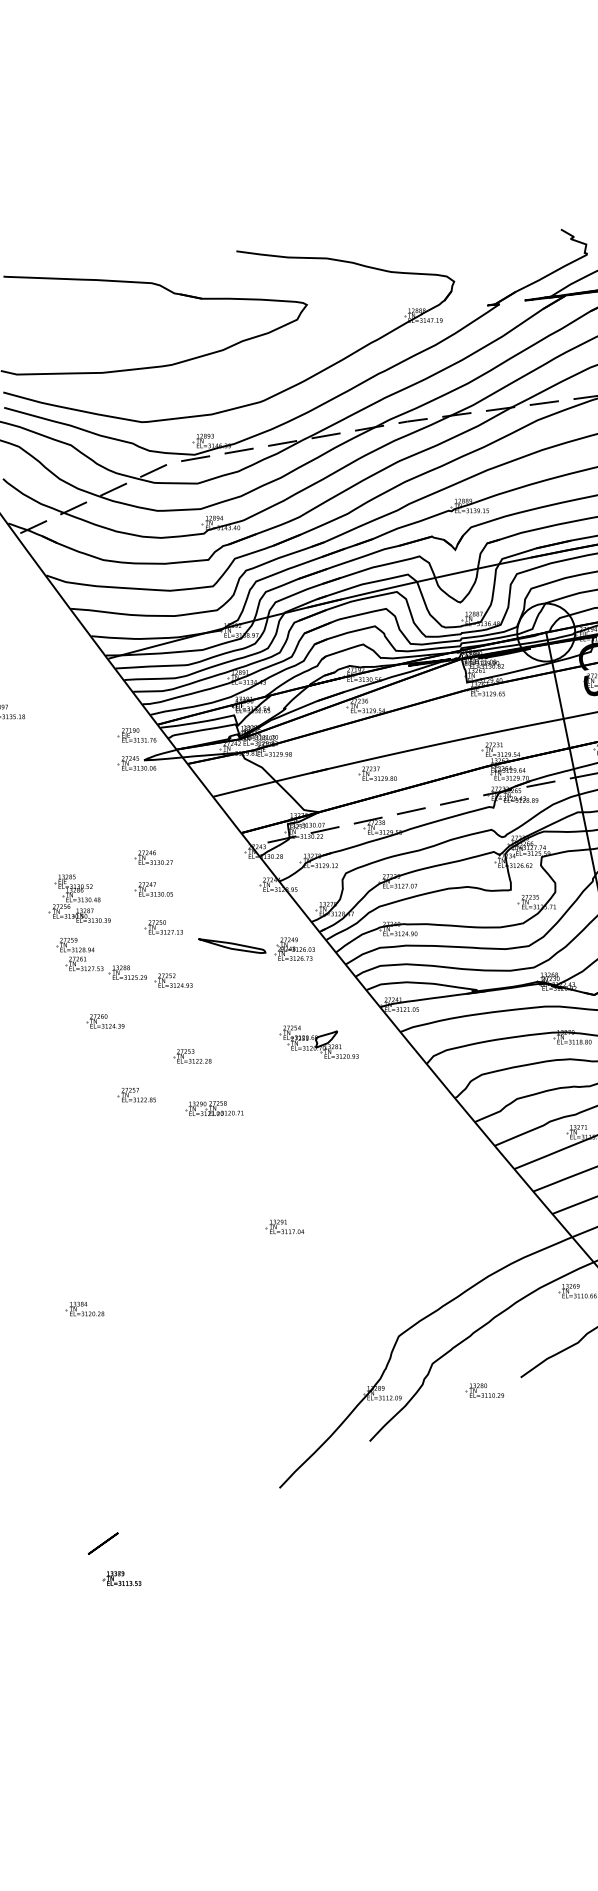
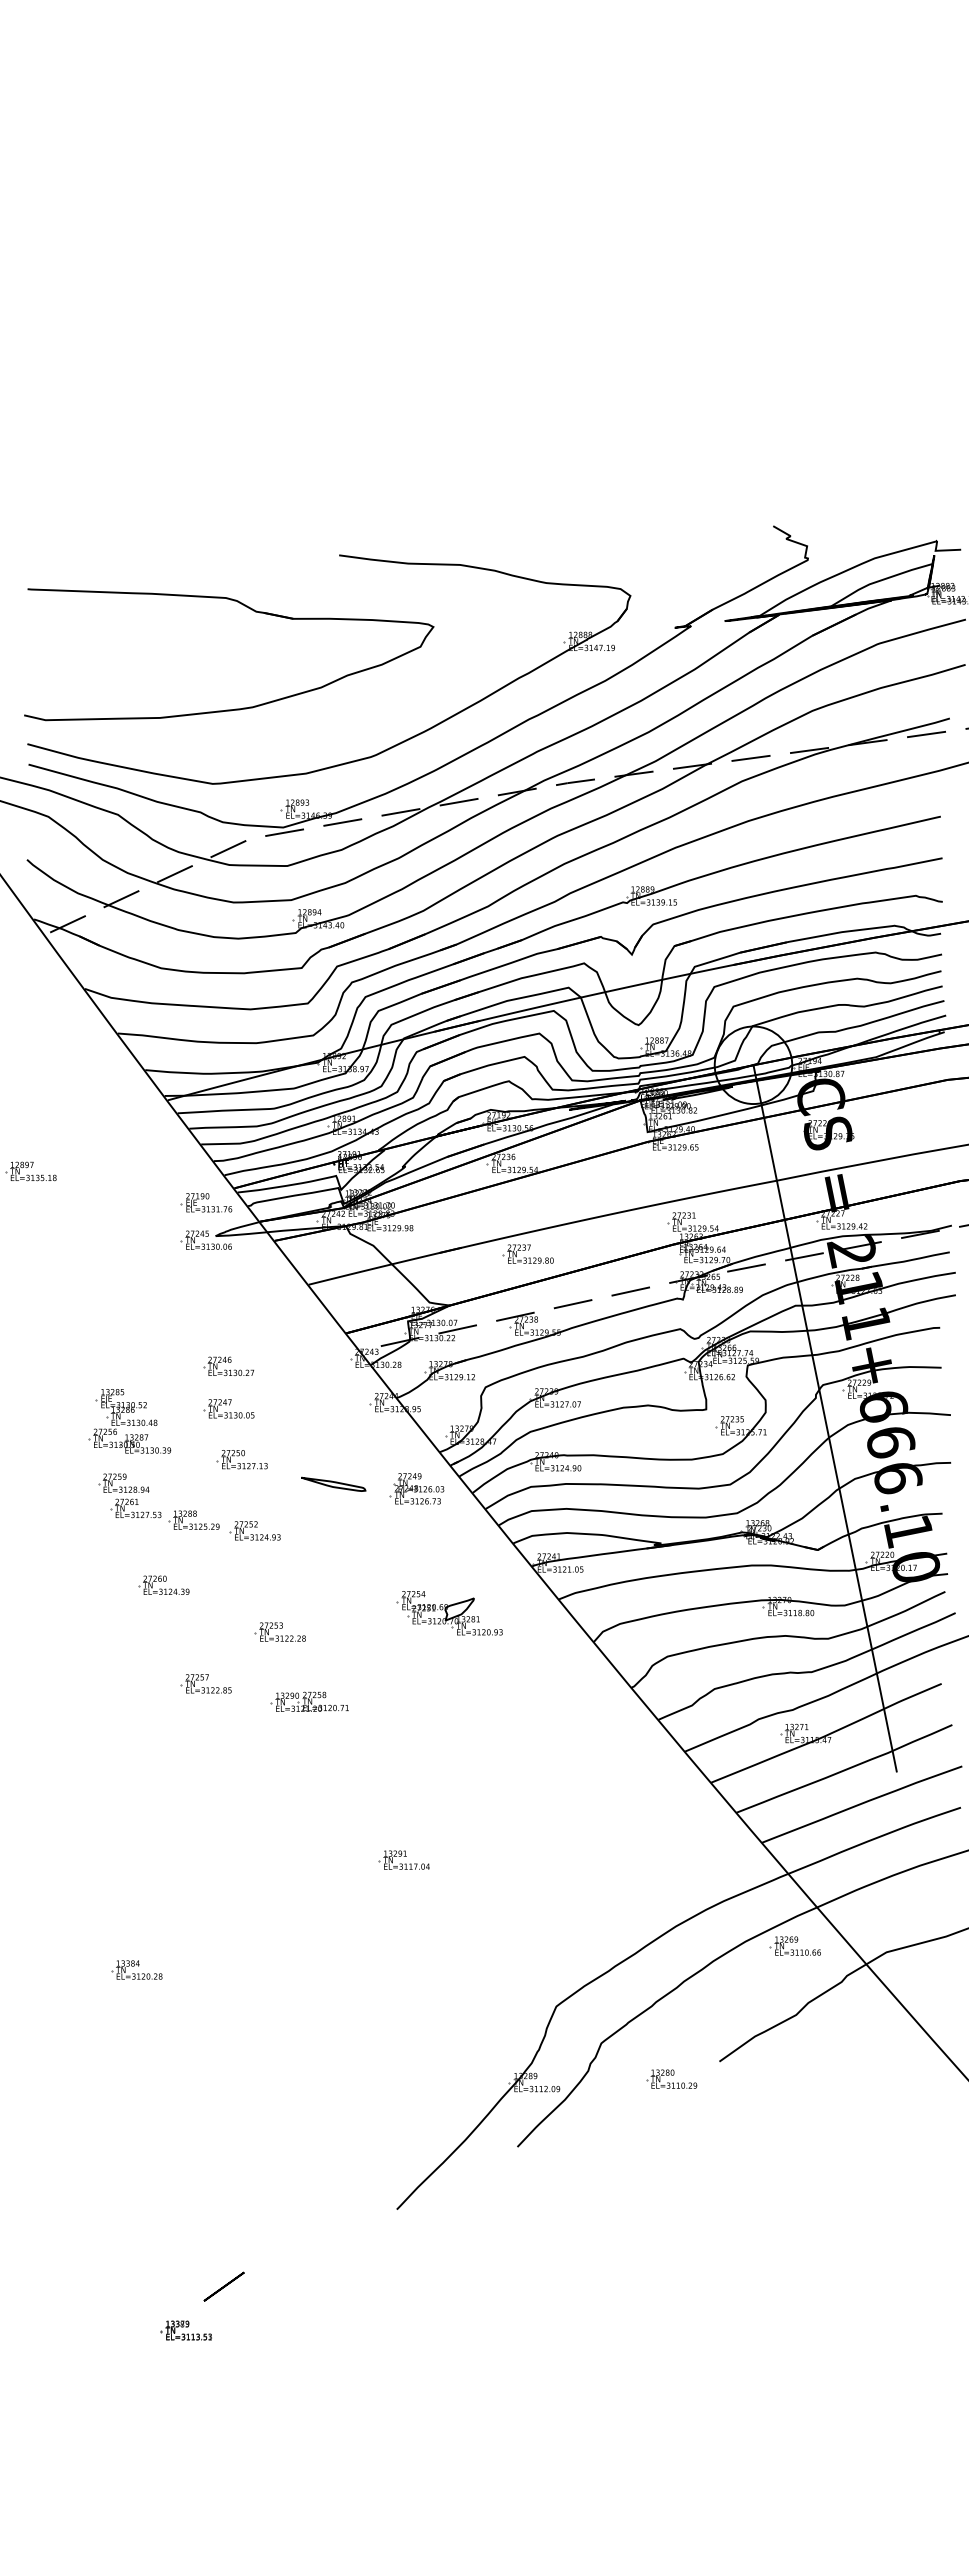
part: (232, 945) -> (333, 1483), size x0.71
line: (102, 1543) -> (223, 2286), moved

